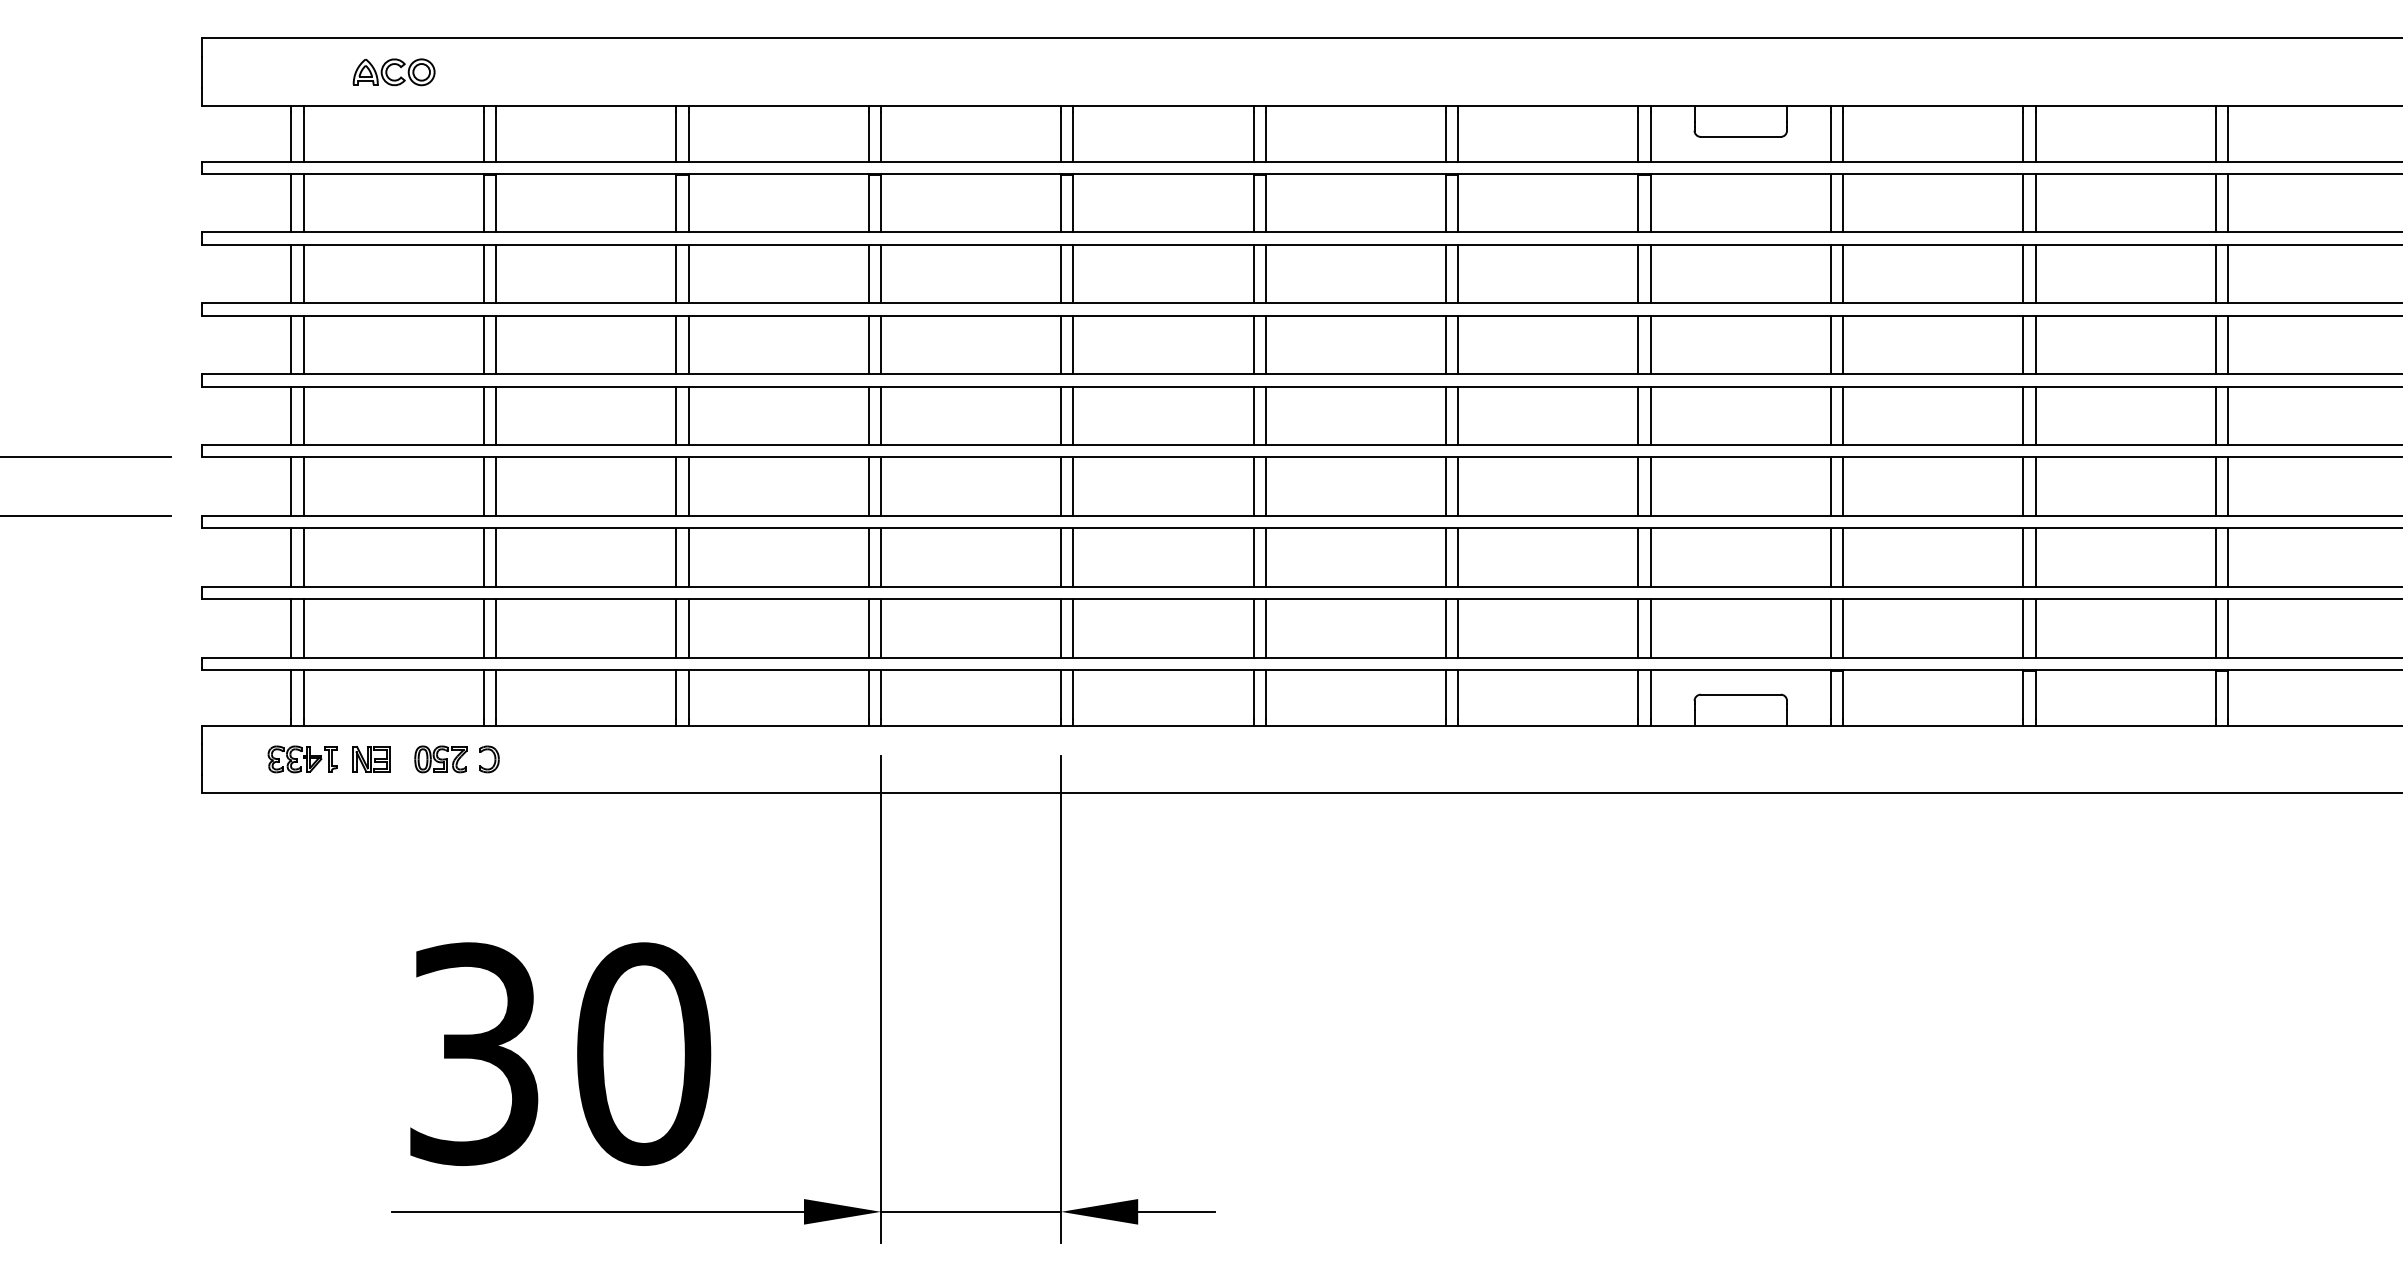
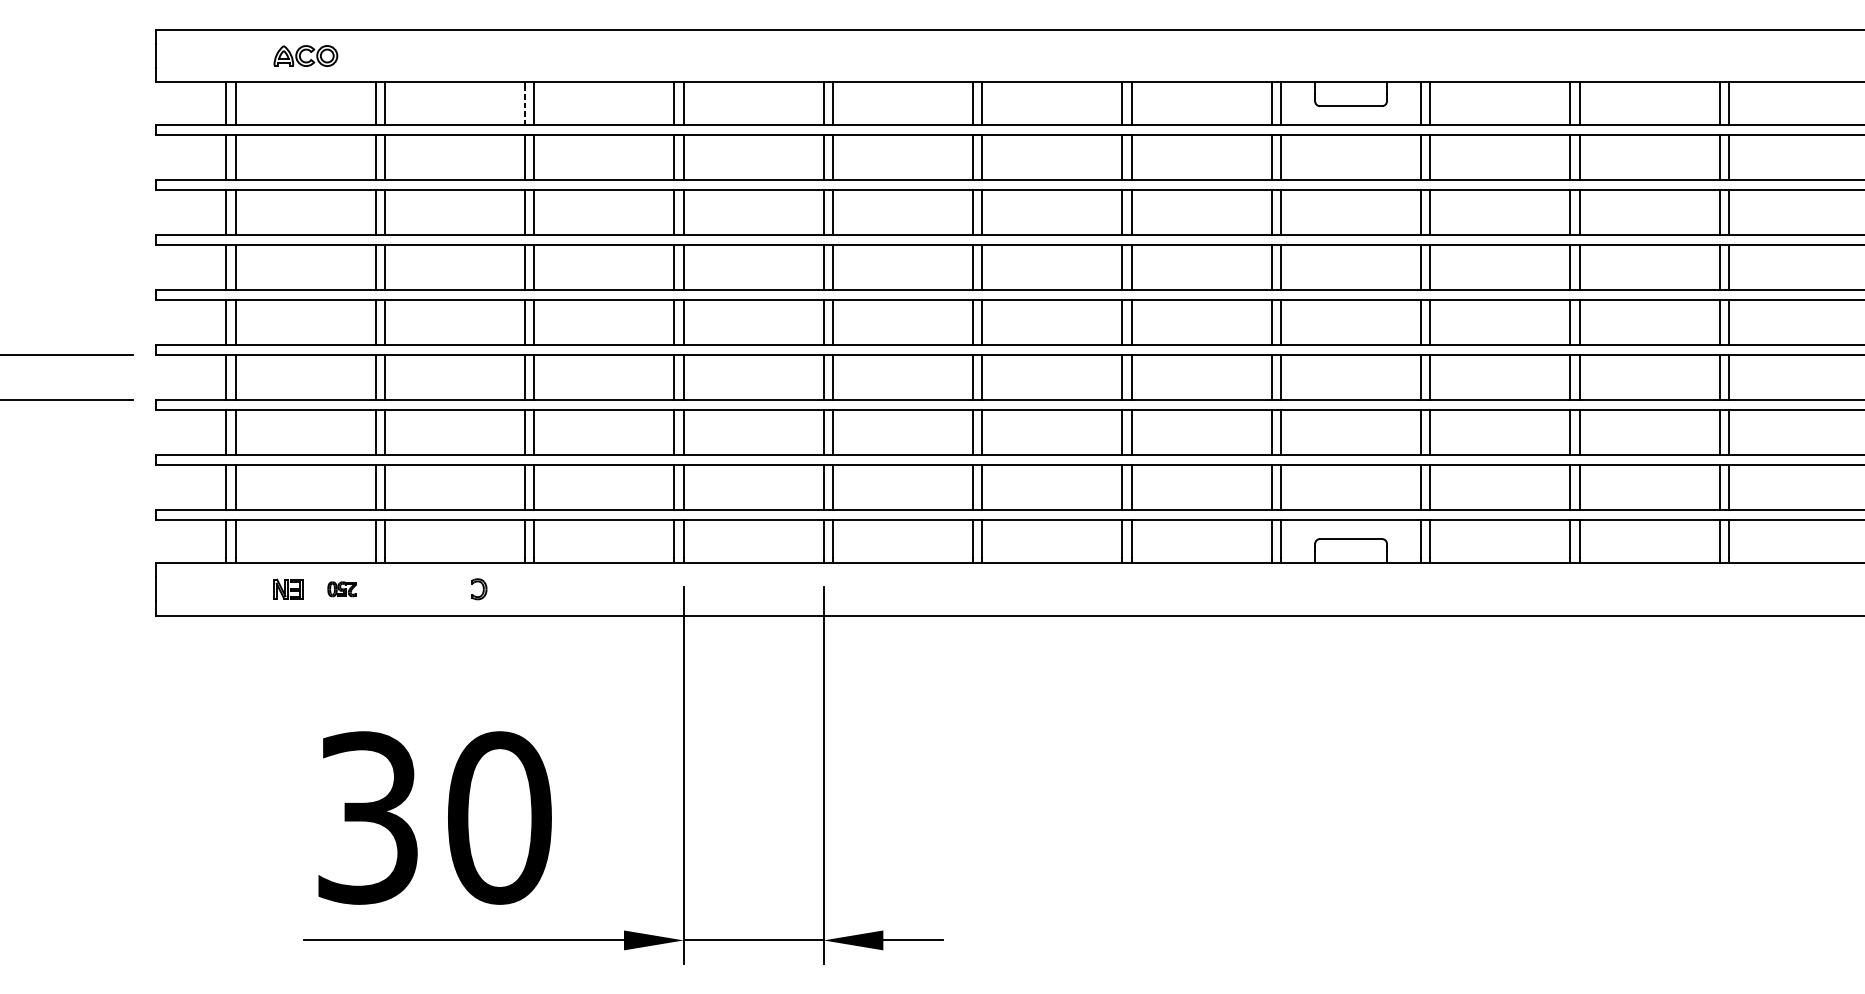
line: (676, 136) -> (525, 105), solid -> dashed
part: (302, 759) -> (234, 589), removed
part: (440, 759) -> (341, 589), size x0.7
part: (489, 759) -> (479, 589), moved

